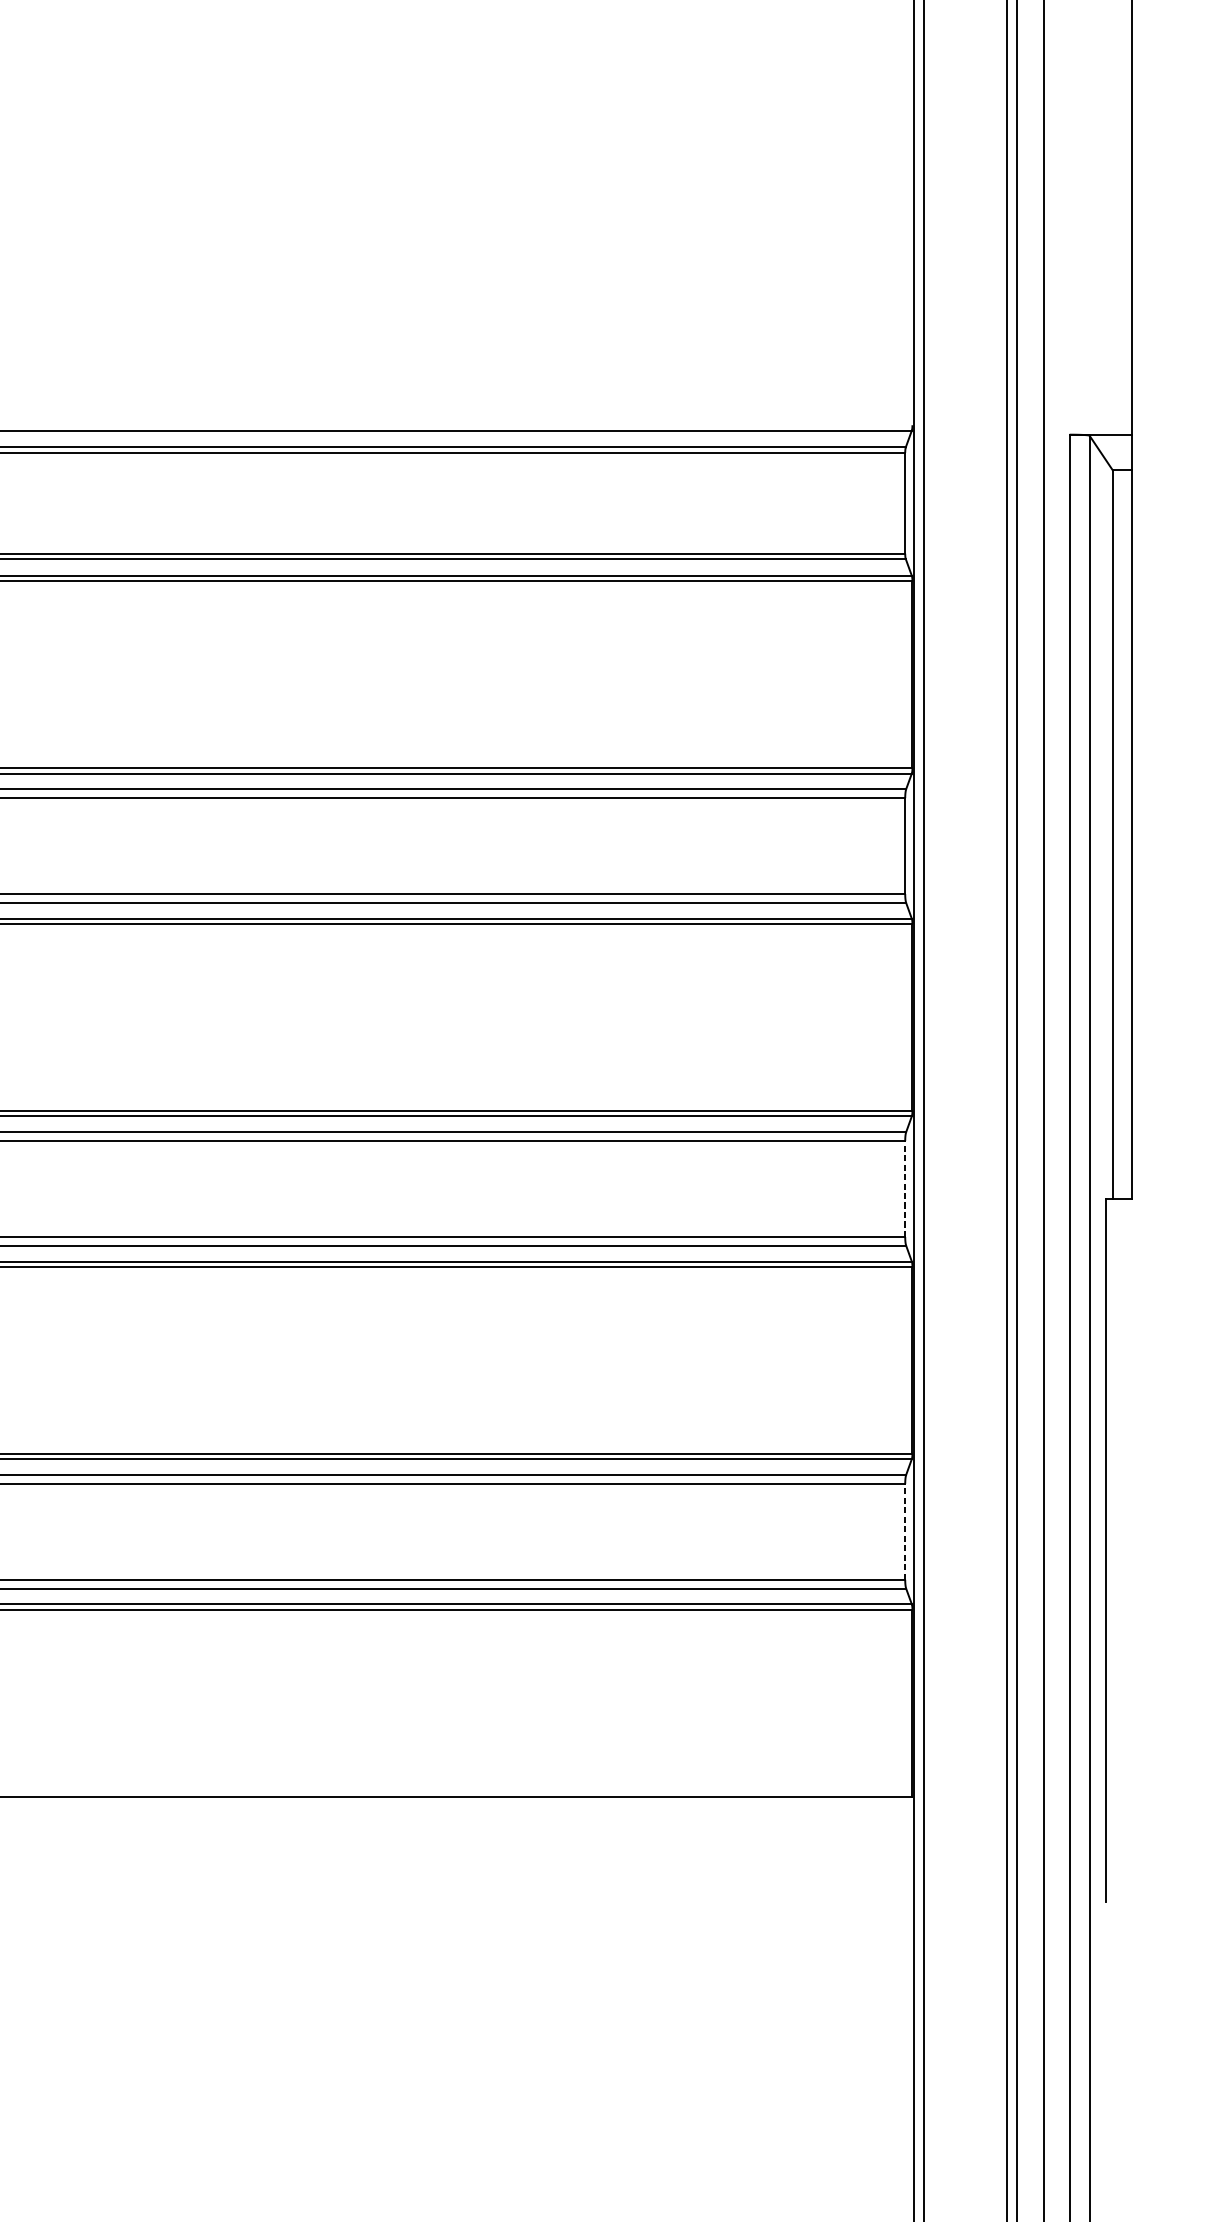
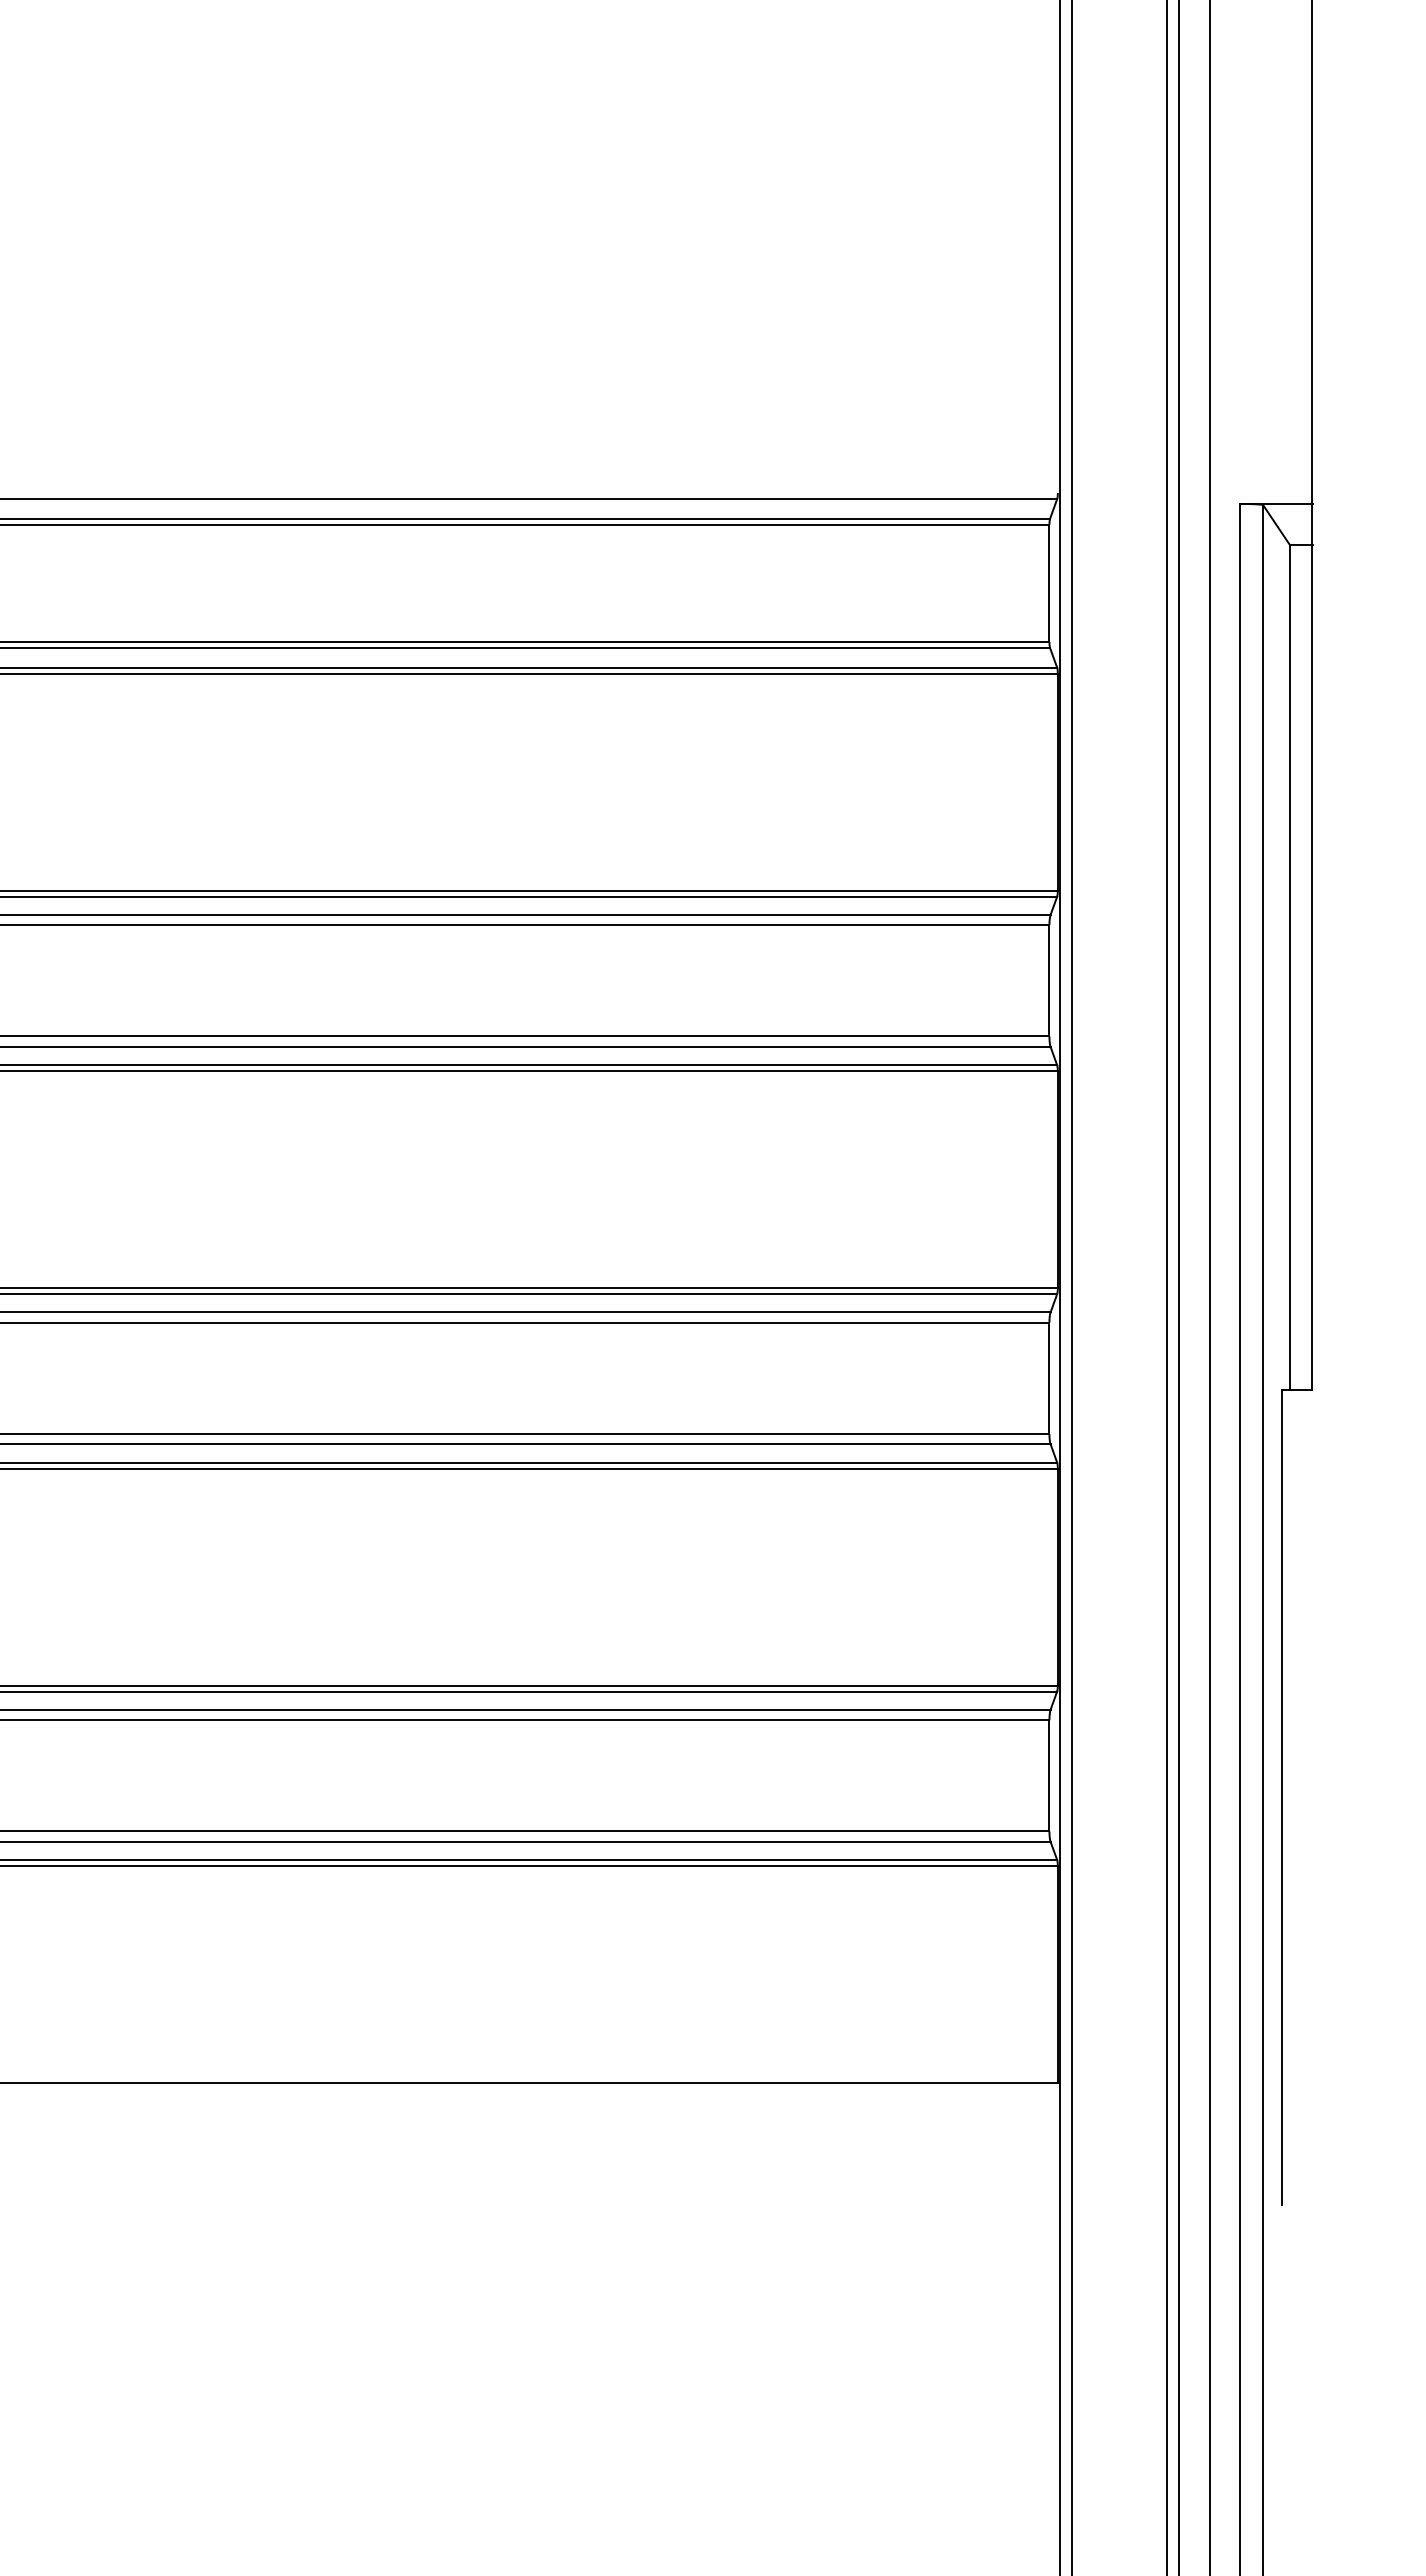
line: (905, 1189) -> (1049, 1378), dashed -> solid
line: (905, 1531) -> (1049, 1775), dashed -> solid

